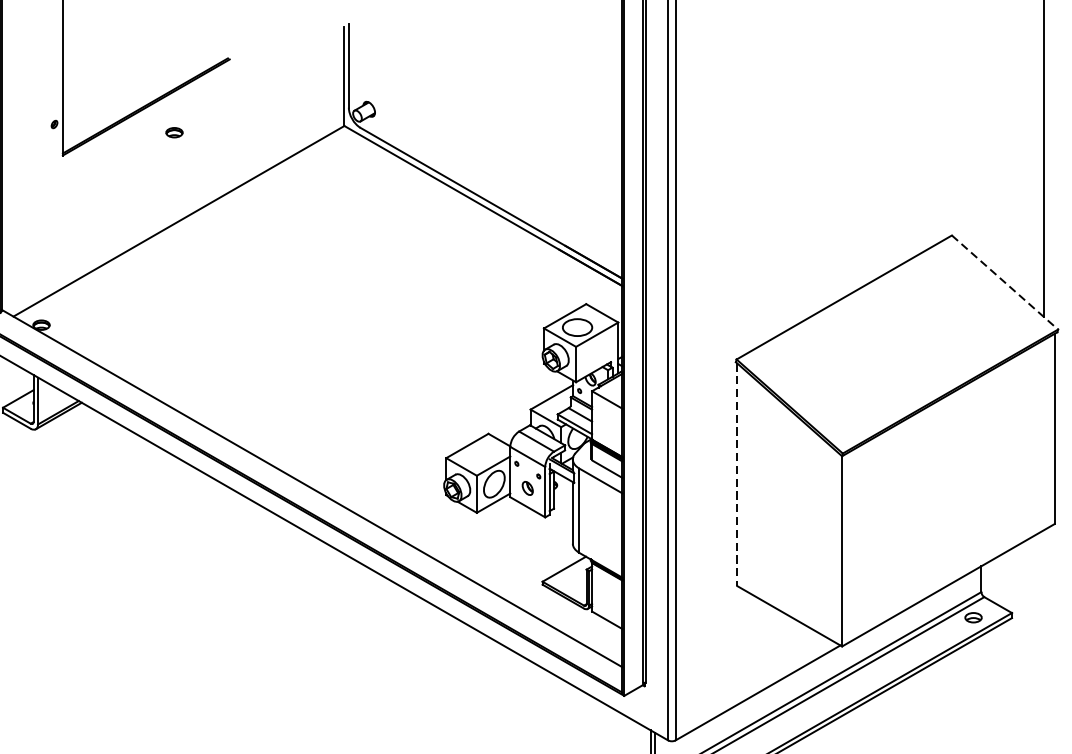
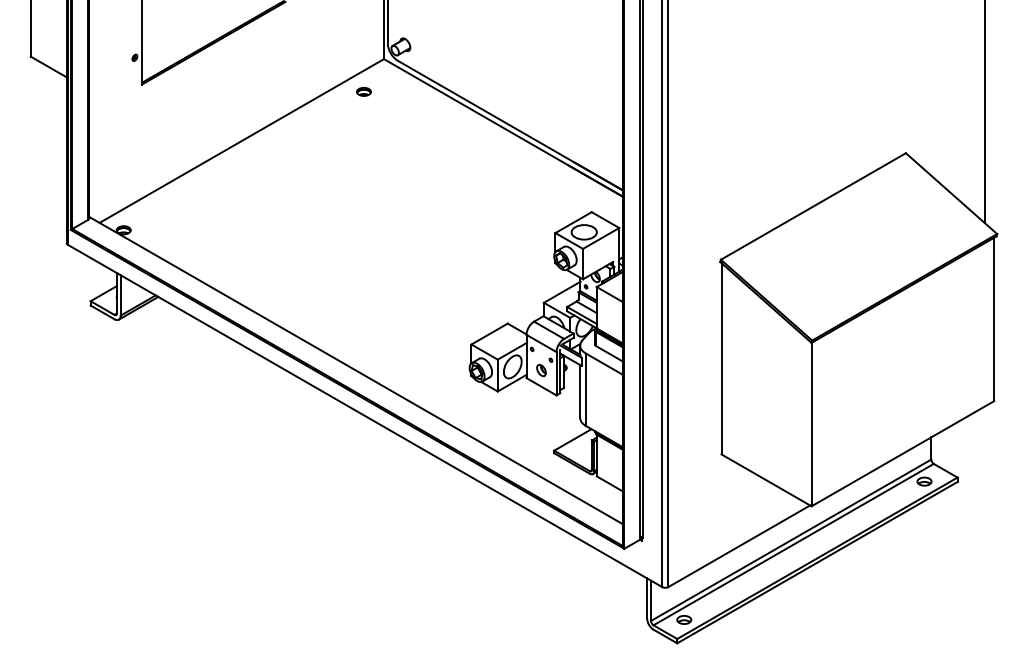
part: (173, 132) -> (363, 91), moved
line: (1004, 282) -> (951, 193), dashed -> solid
line: (737, 474) -> (721, 358), dashed -> solid

